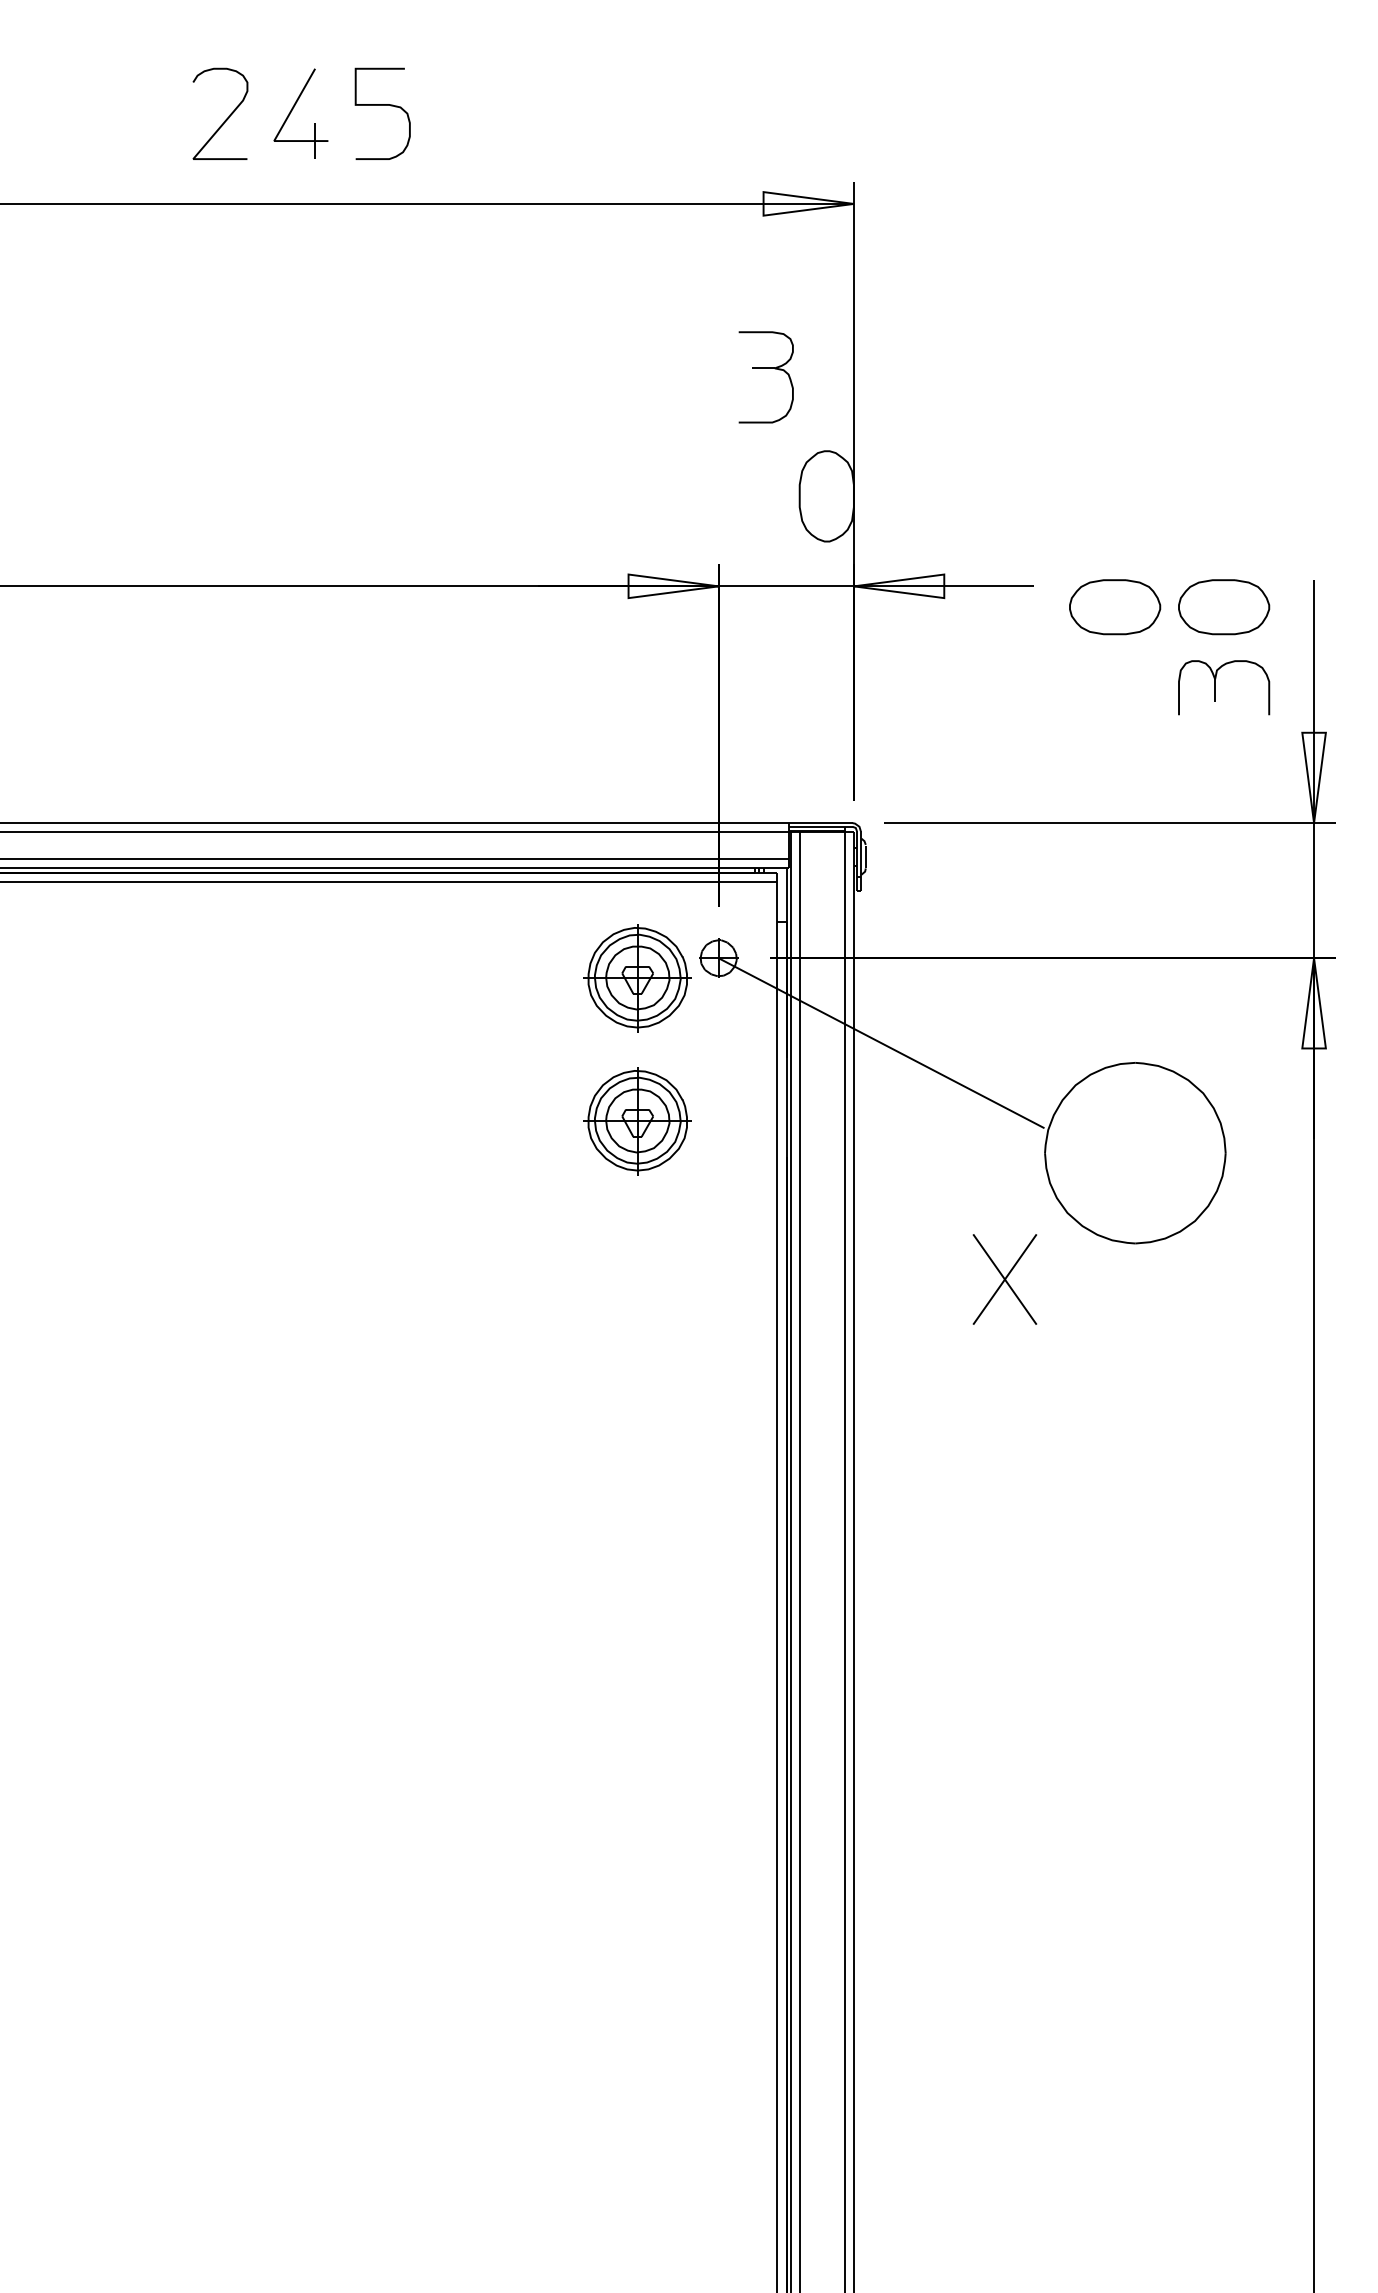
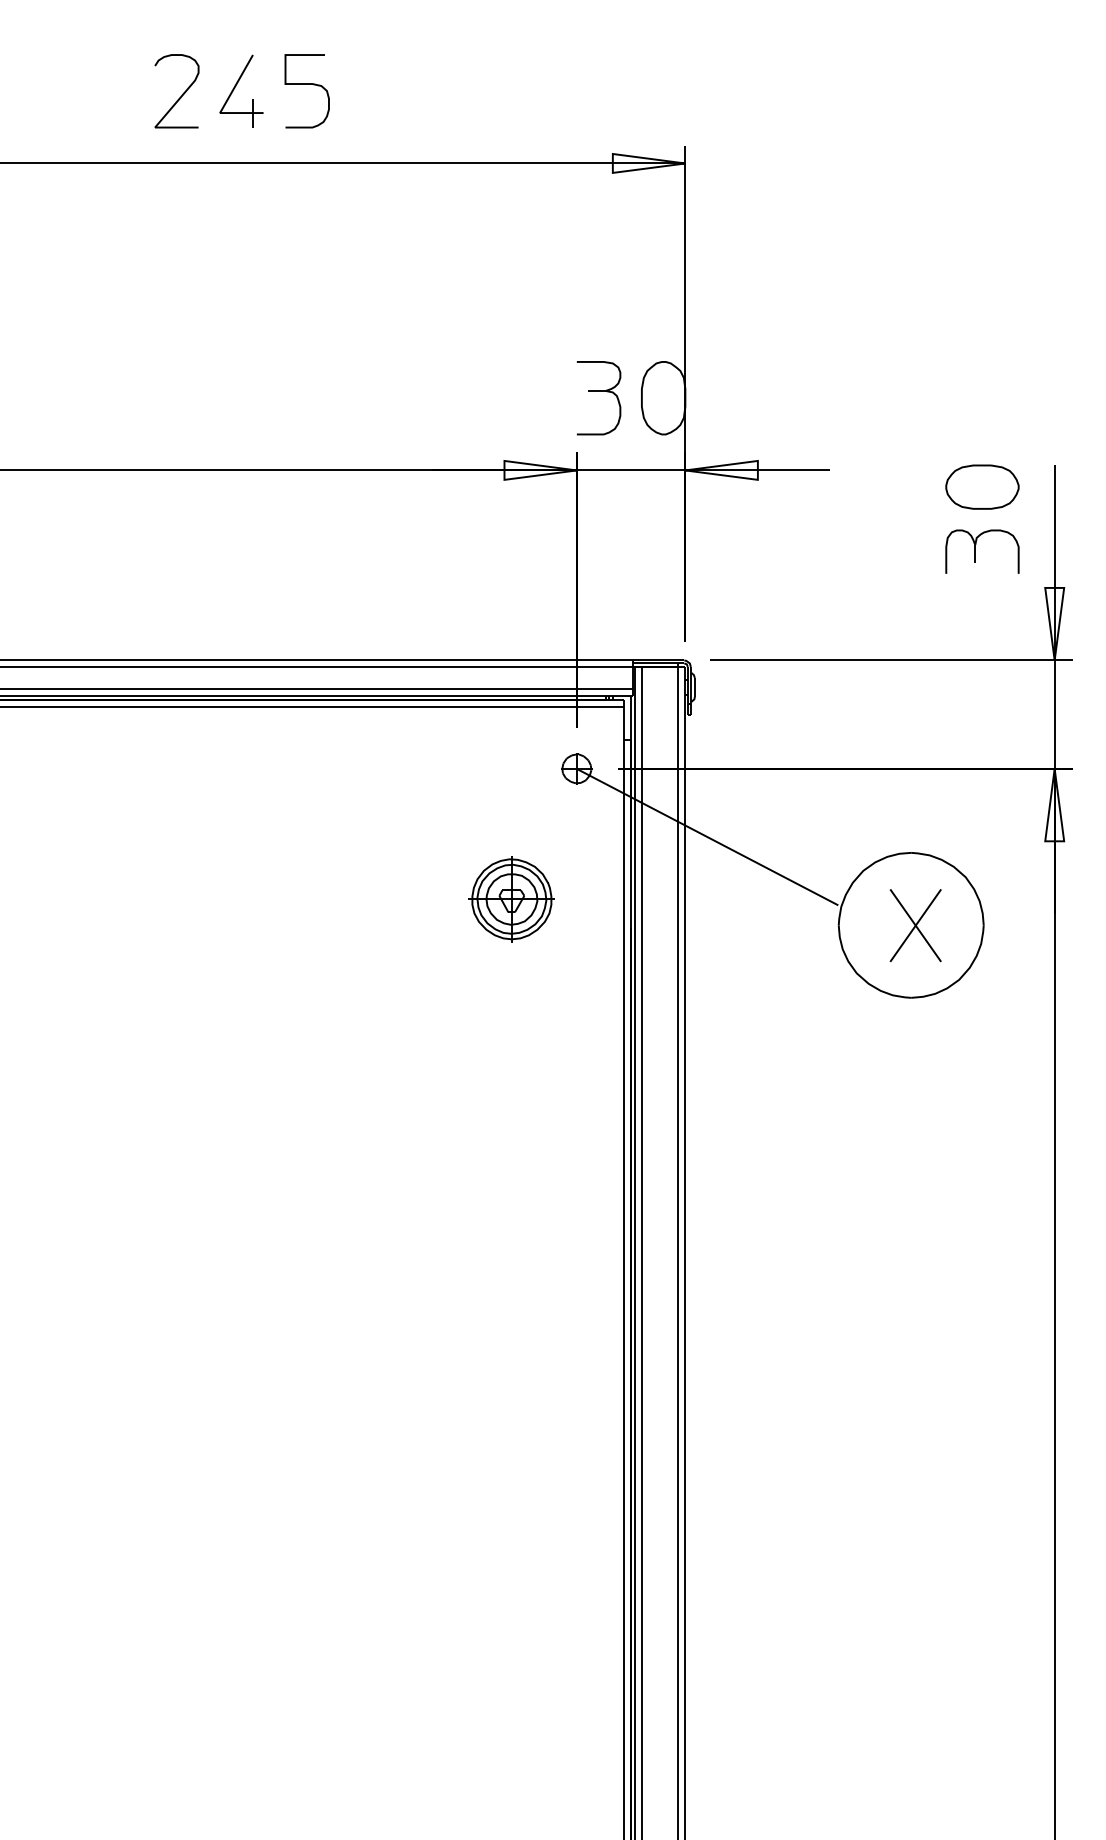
part: (765, 368) -> (598, 391), moved
part: (1115, 607) -> (895, 487), removed
part: (637, 978) -> (511, 785), removed
part: (1004, 1279) -> (915, 925), moved

